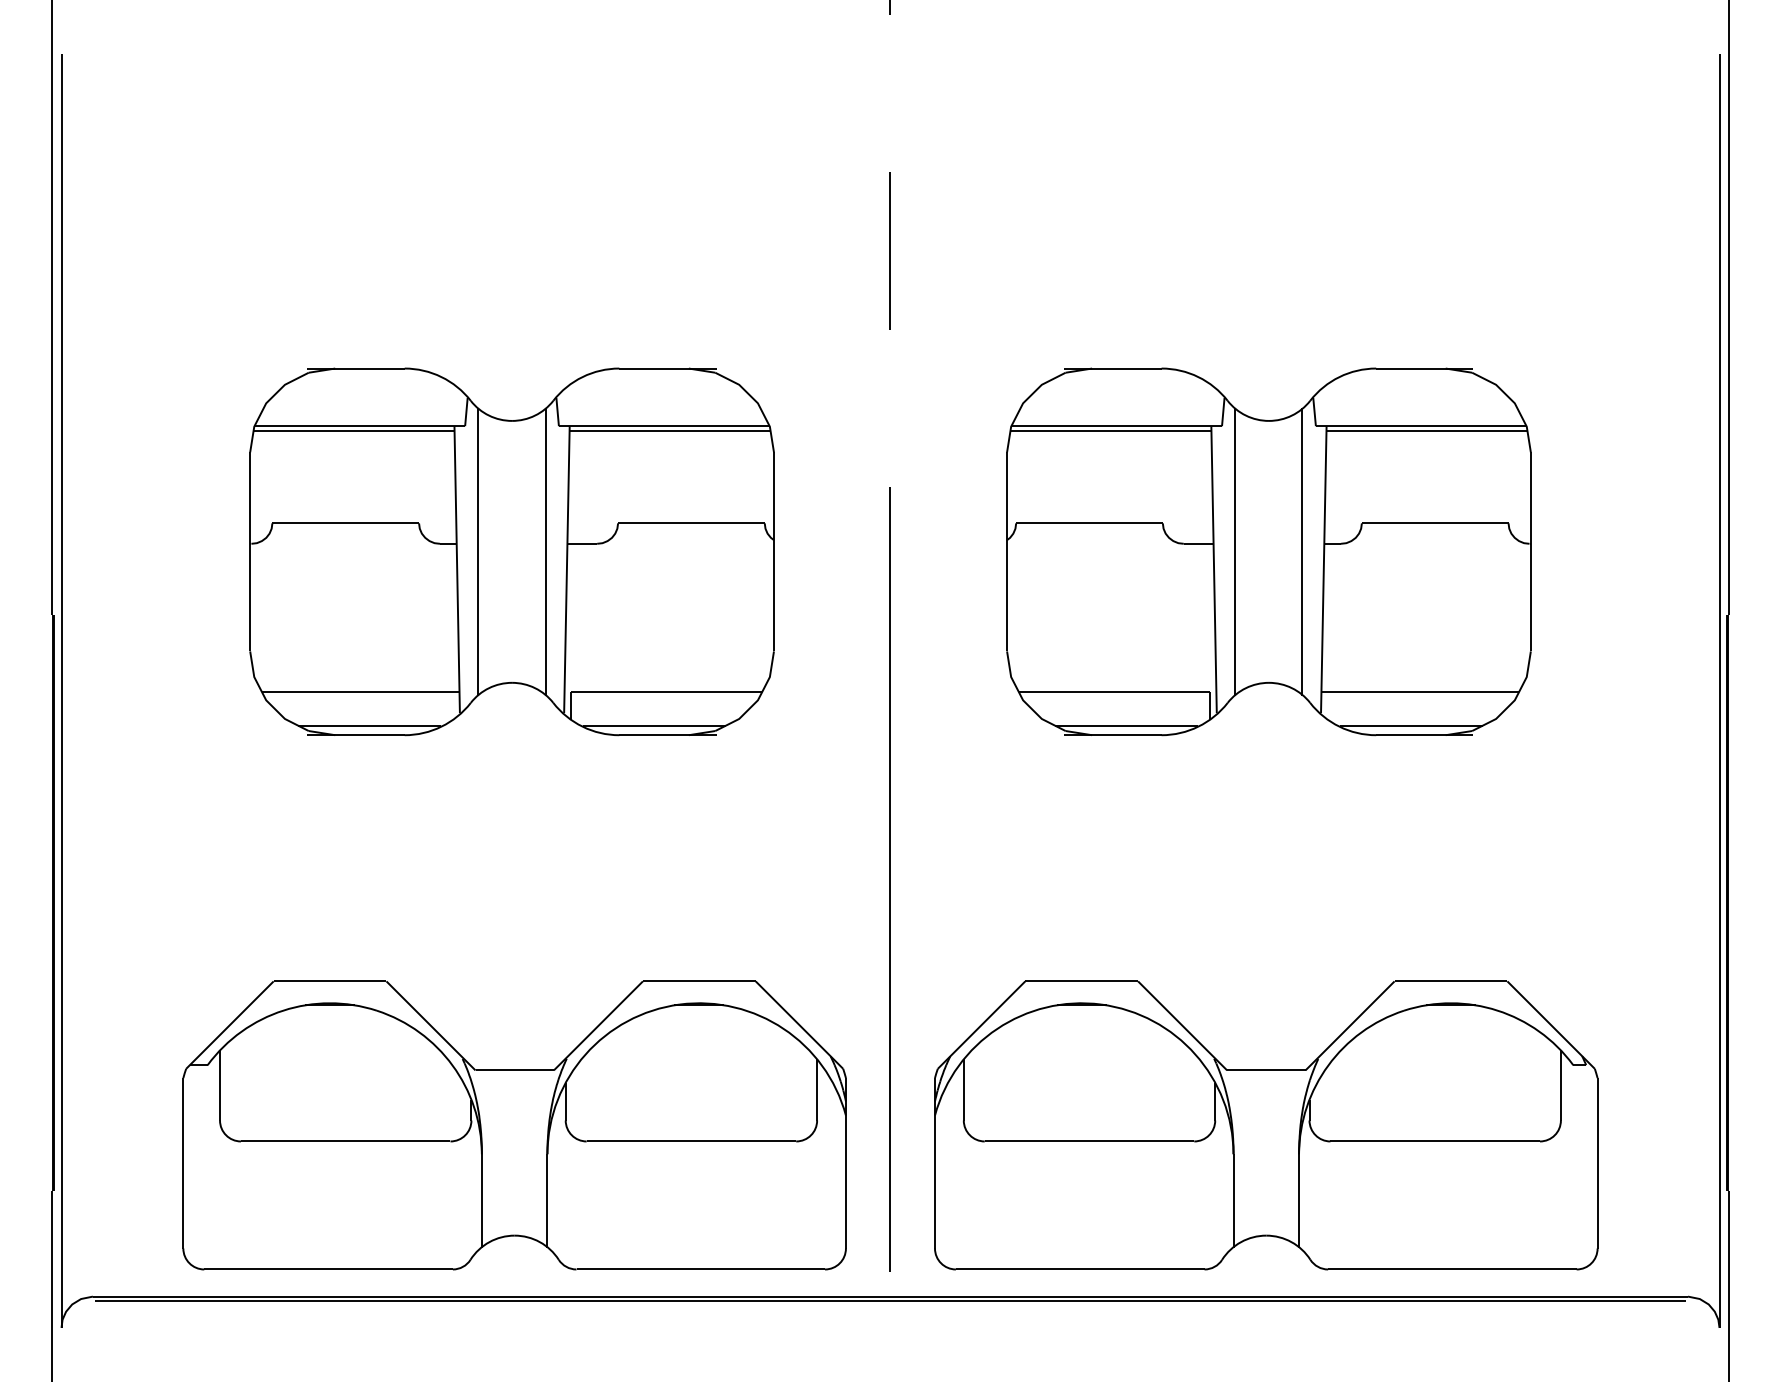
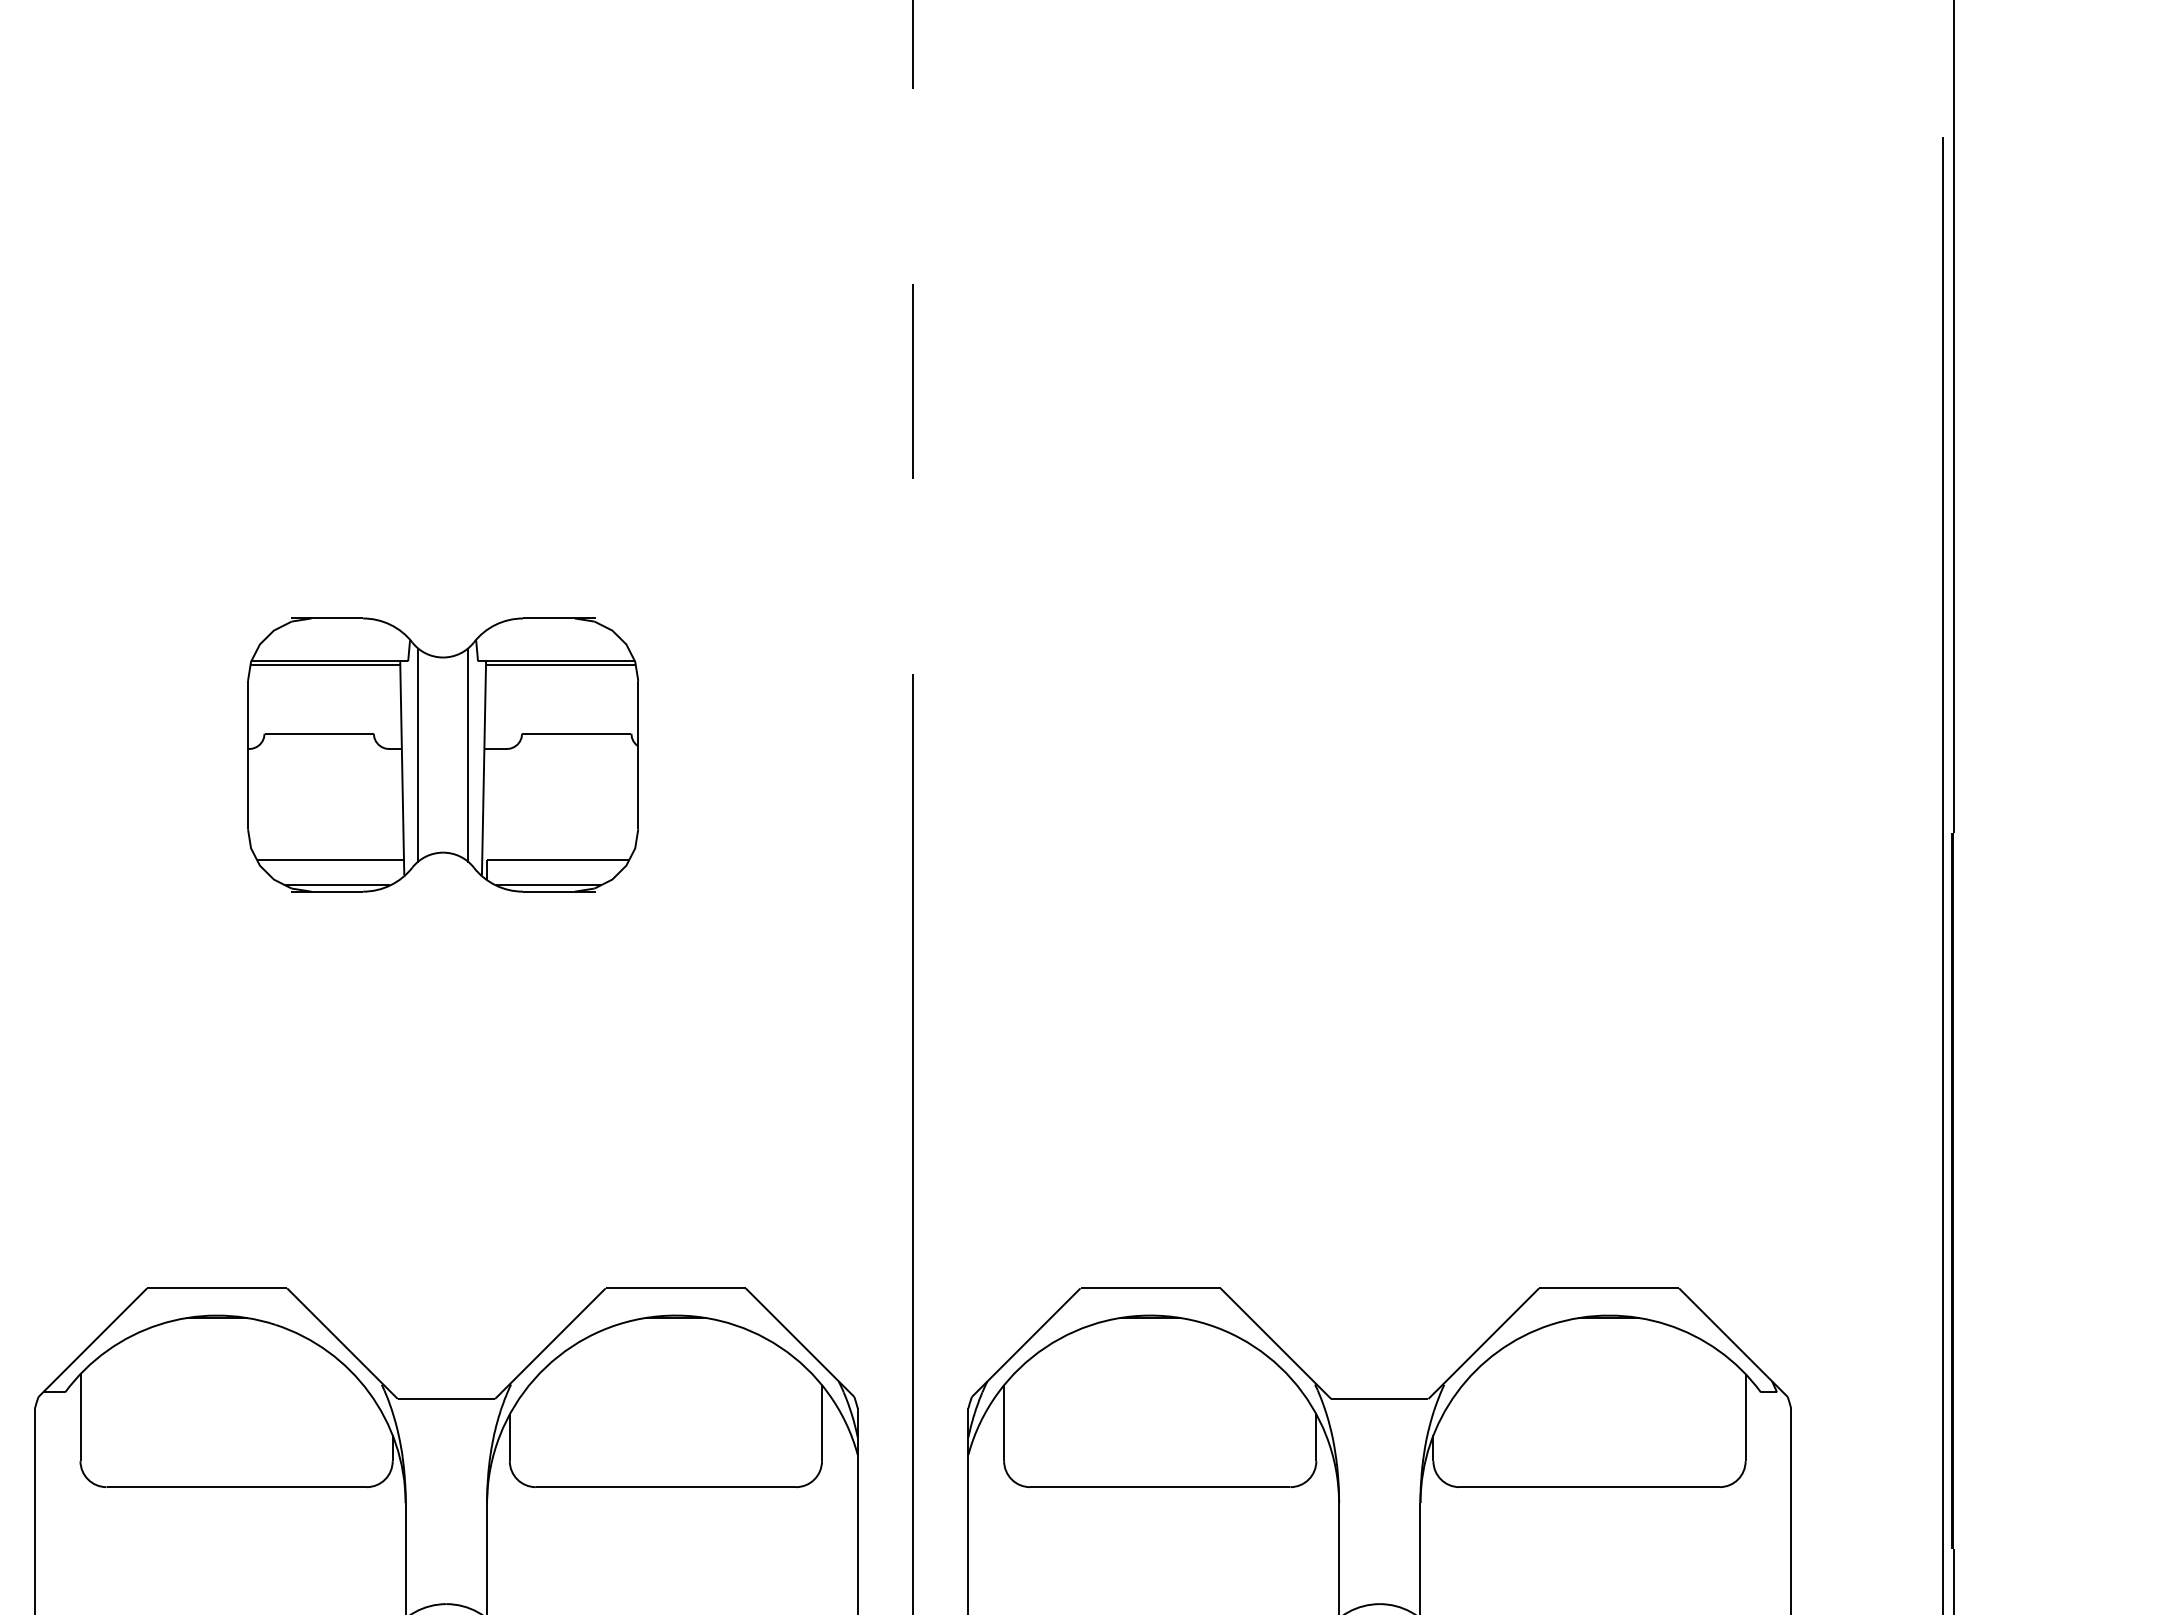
part: (511, 551) -> (442, 754), size x0.6
part: (1268, 551) -> (1382, 754), removed

